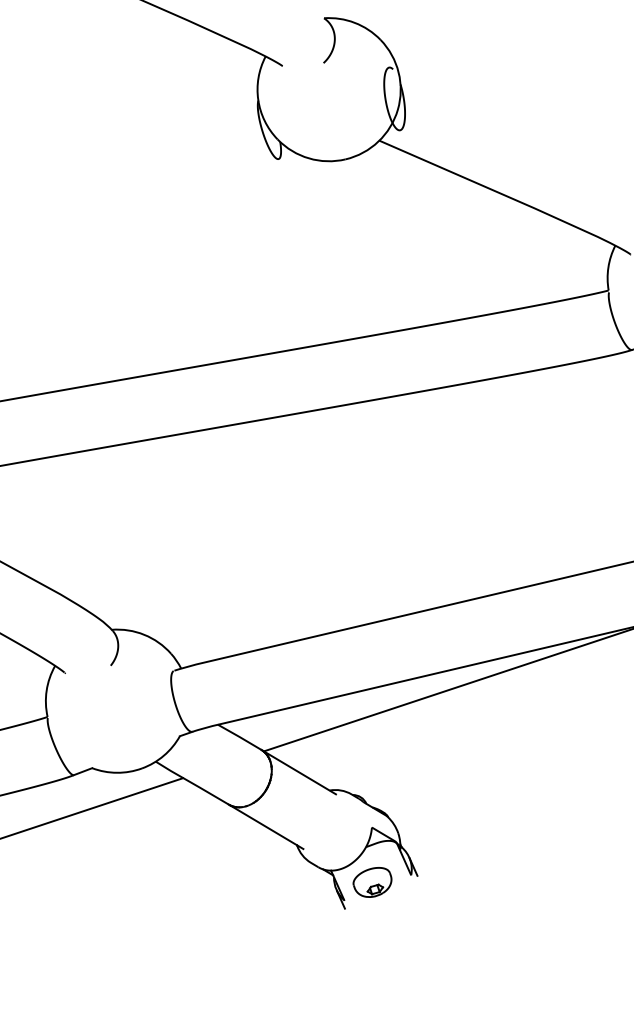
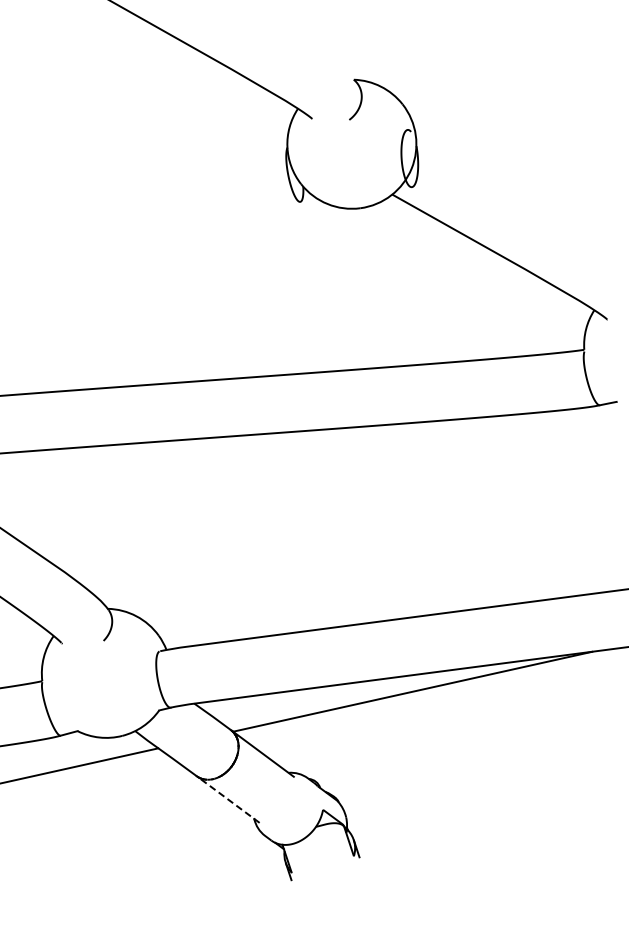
line: (266, 826) -> (228, 799), solid -> dashed
part: (372, 881) -> (318, 858), removed

